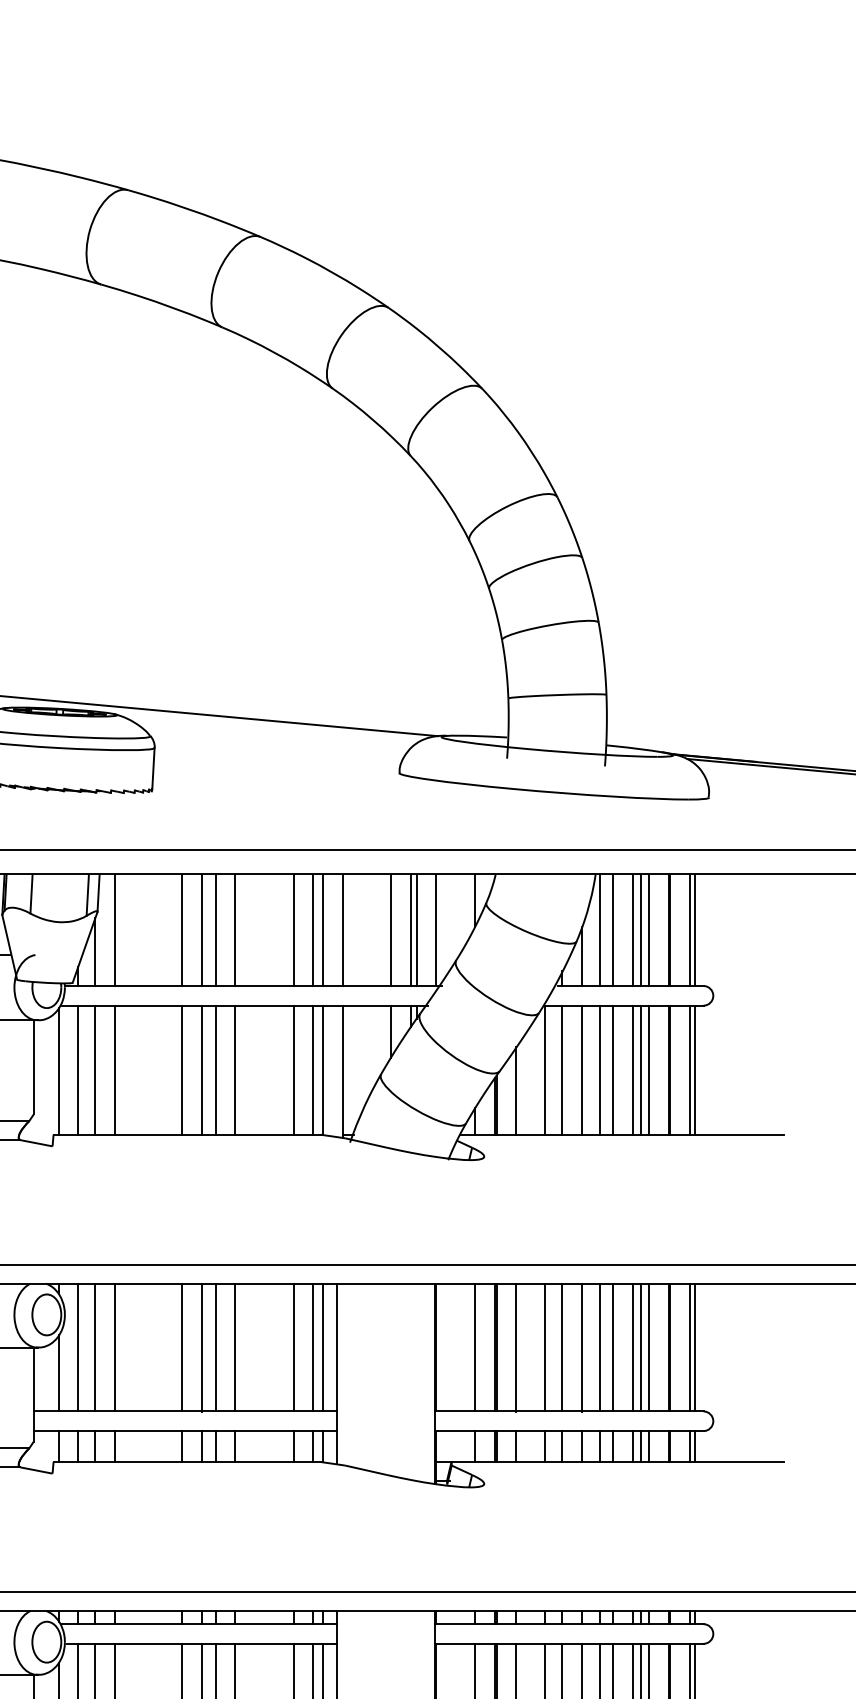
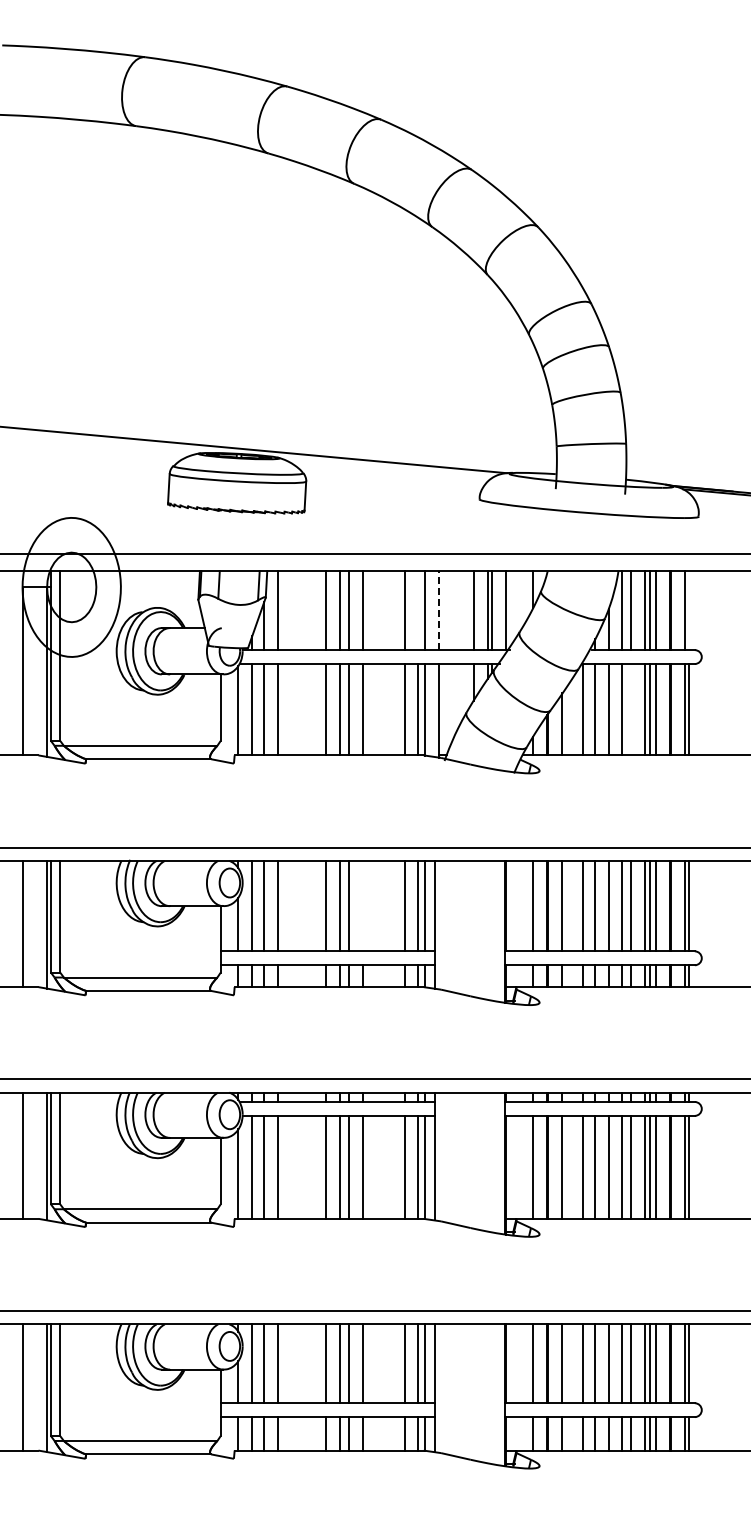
line: (313, 930) -> (418, 610), removed
line: (342, 930) -> (439, 610), solid -> dashed
line: (694, 930) -> (688, 610), removed
line: (614, 1069) -> (631, 709), removed
line: (235, 1348) -> (363, 906), removed

